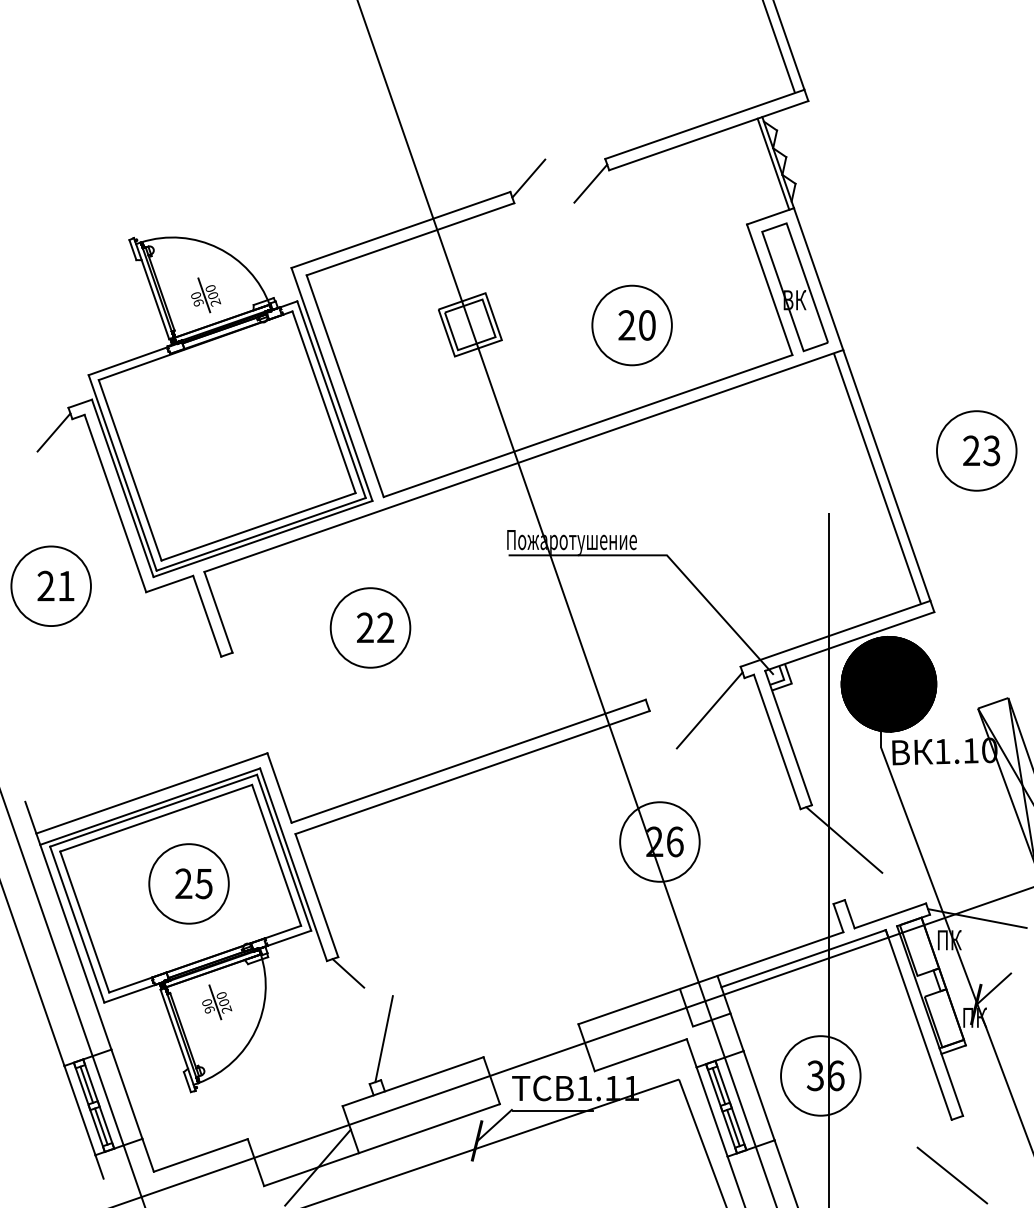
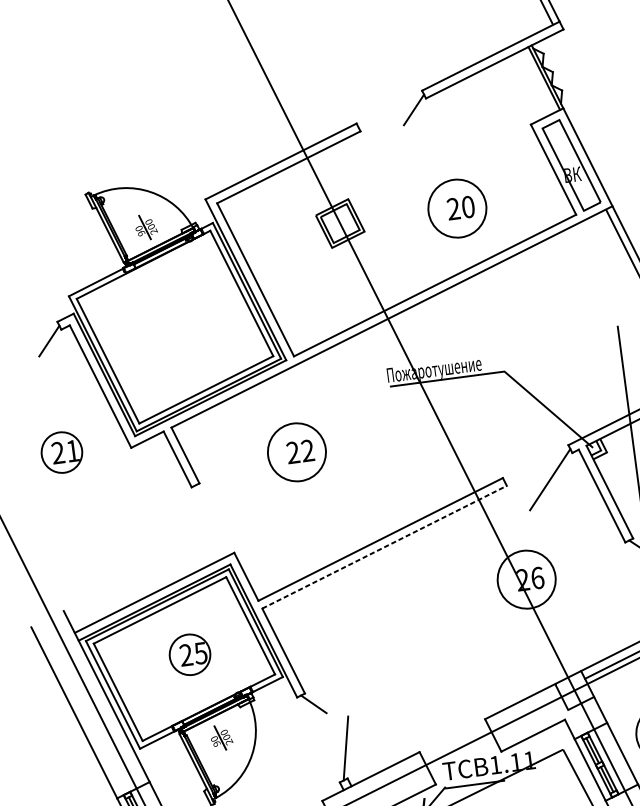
line: (528, 178) -> (368, 112), removed
circle: (50, 586) -> (61, 452), size x0.7
line: (473, 772) -> (385, 547), solid -> dashed
circle: (188, 883) -> (189, 654), size x0.7

